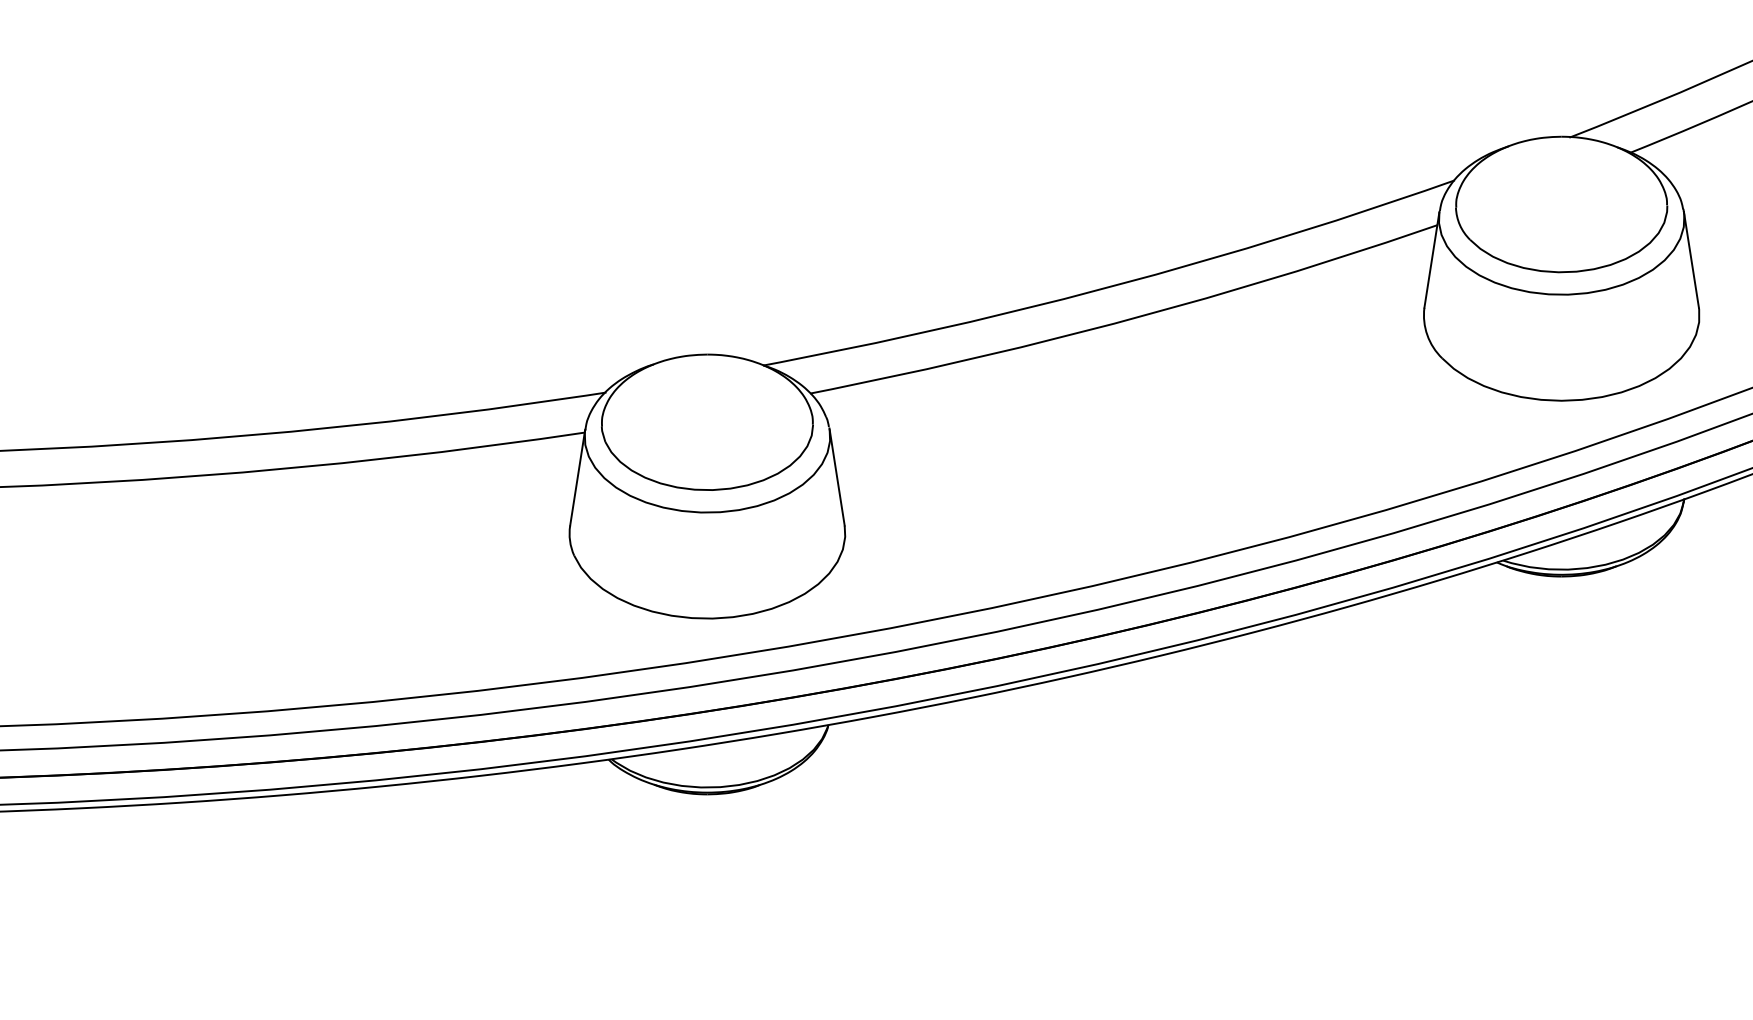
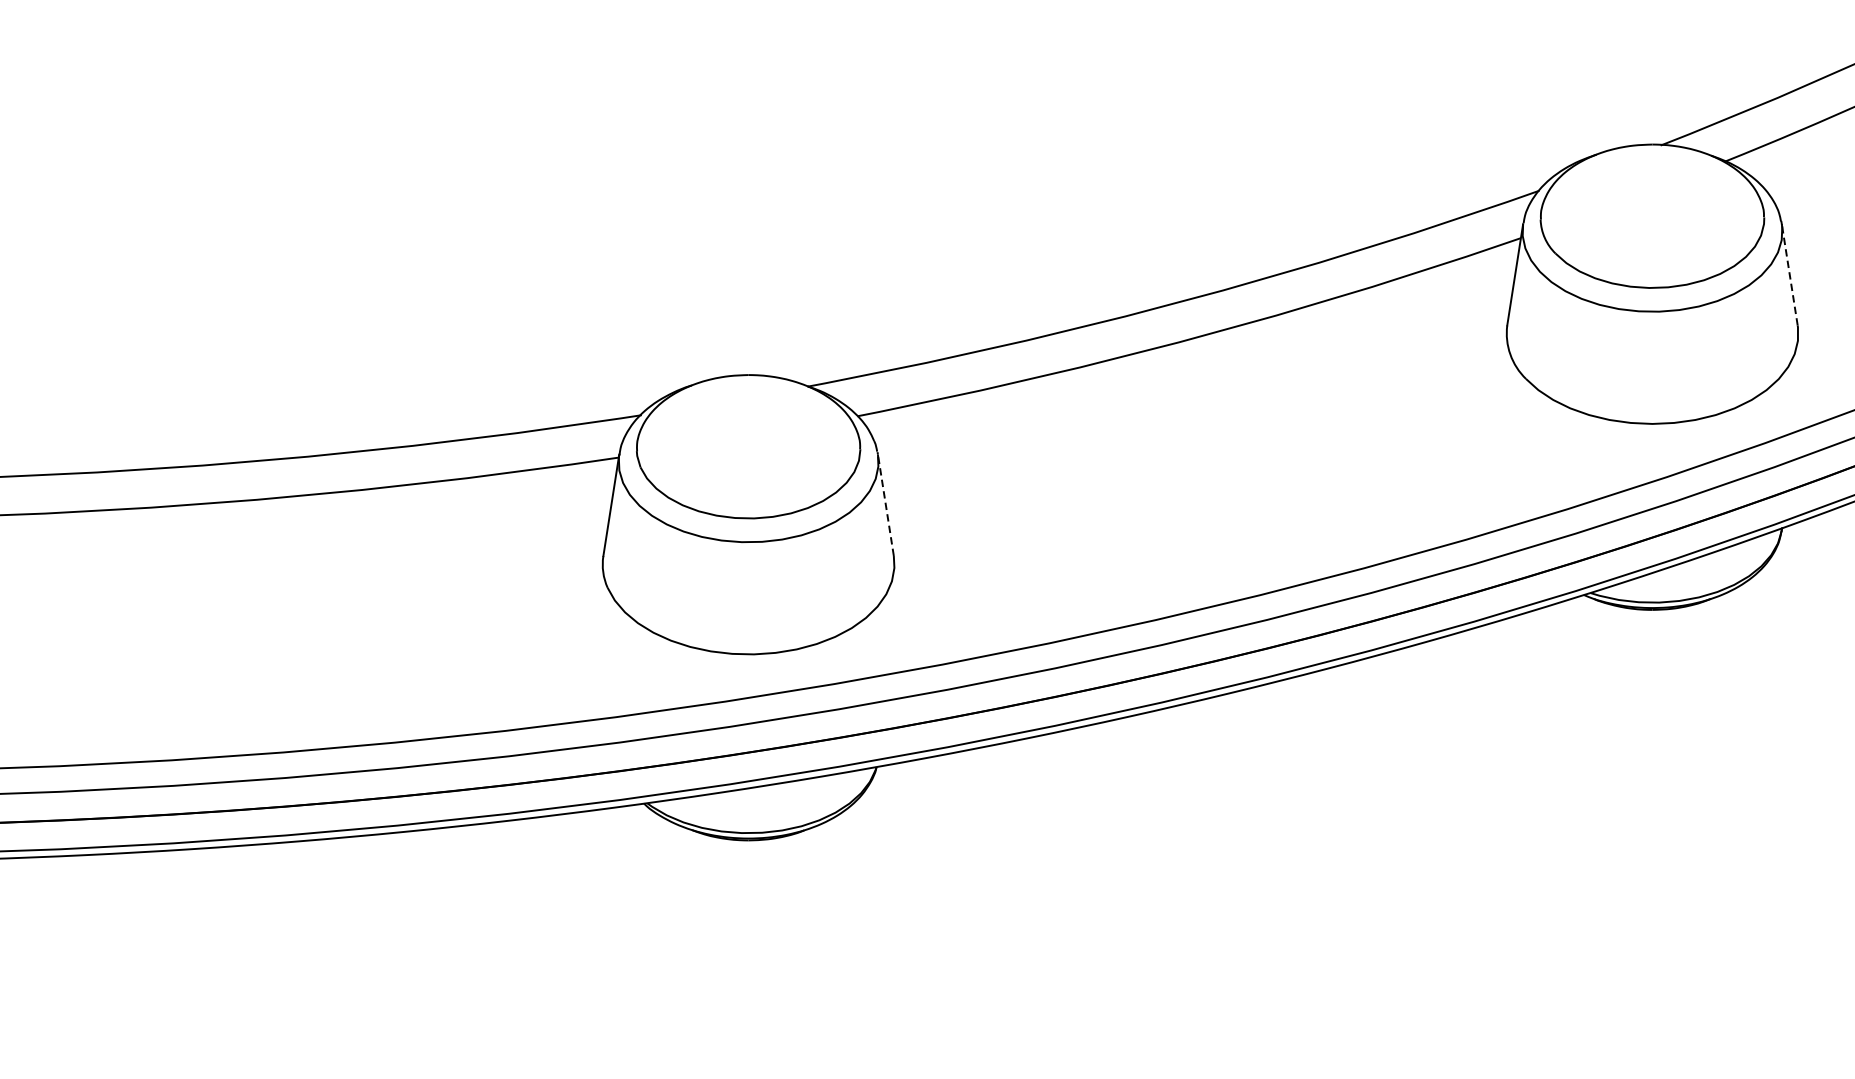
line: (1691, 259) -> (1789, 274), solid -> dashed
line: (837, 477) -> (886, 505), solid -> dashed

